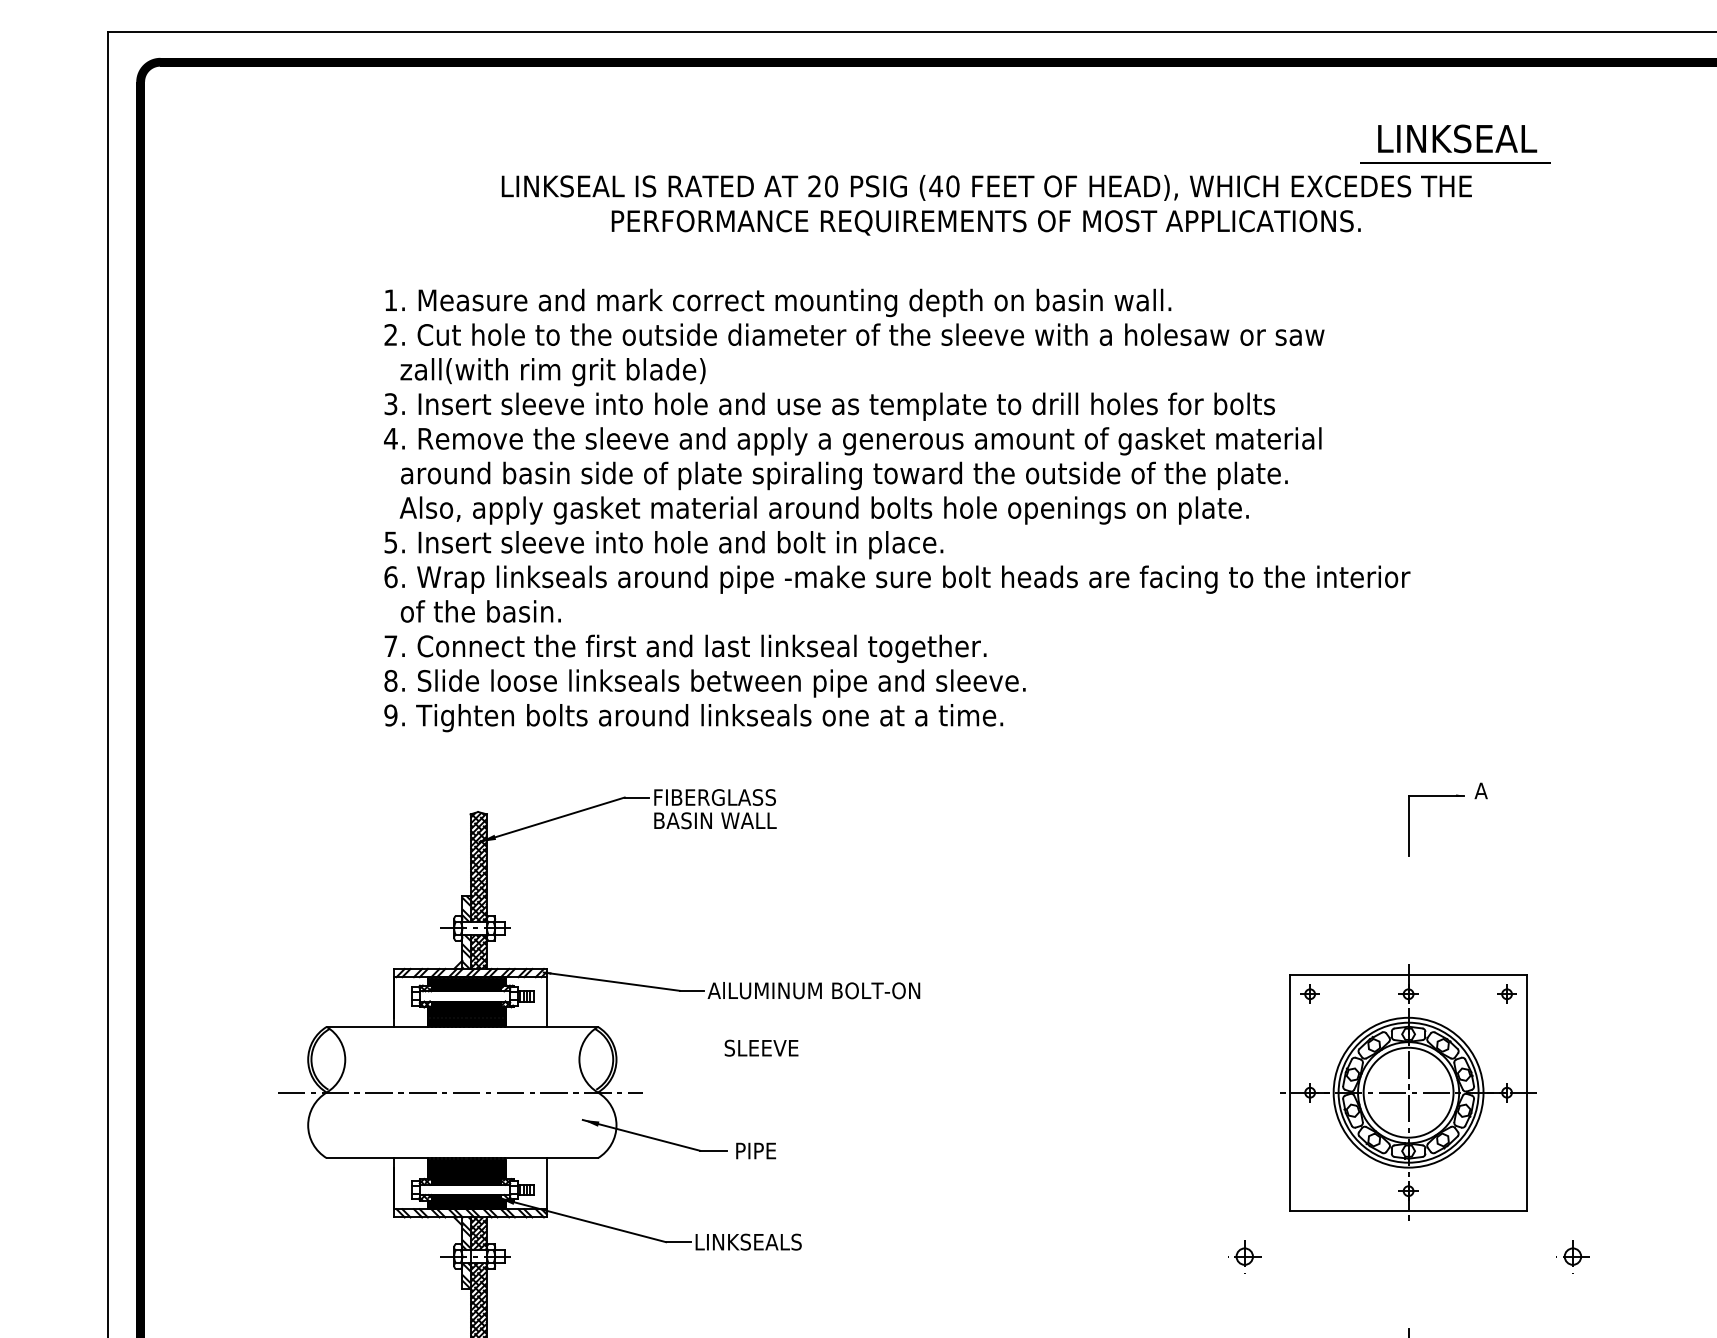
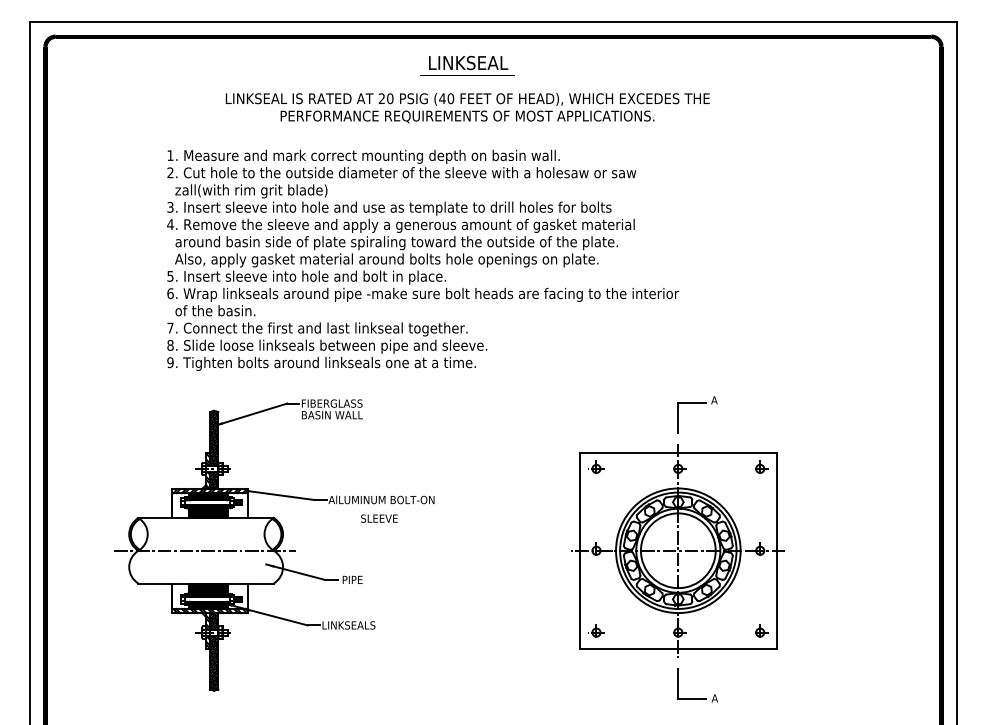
text: (1455, 143) -> (467, 65), moved
text: (761, 1047) -> (379, 518), moved
part: (1407, 1091) -> (677, 550), size x1.67

